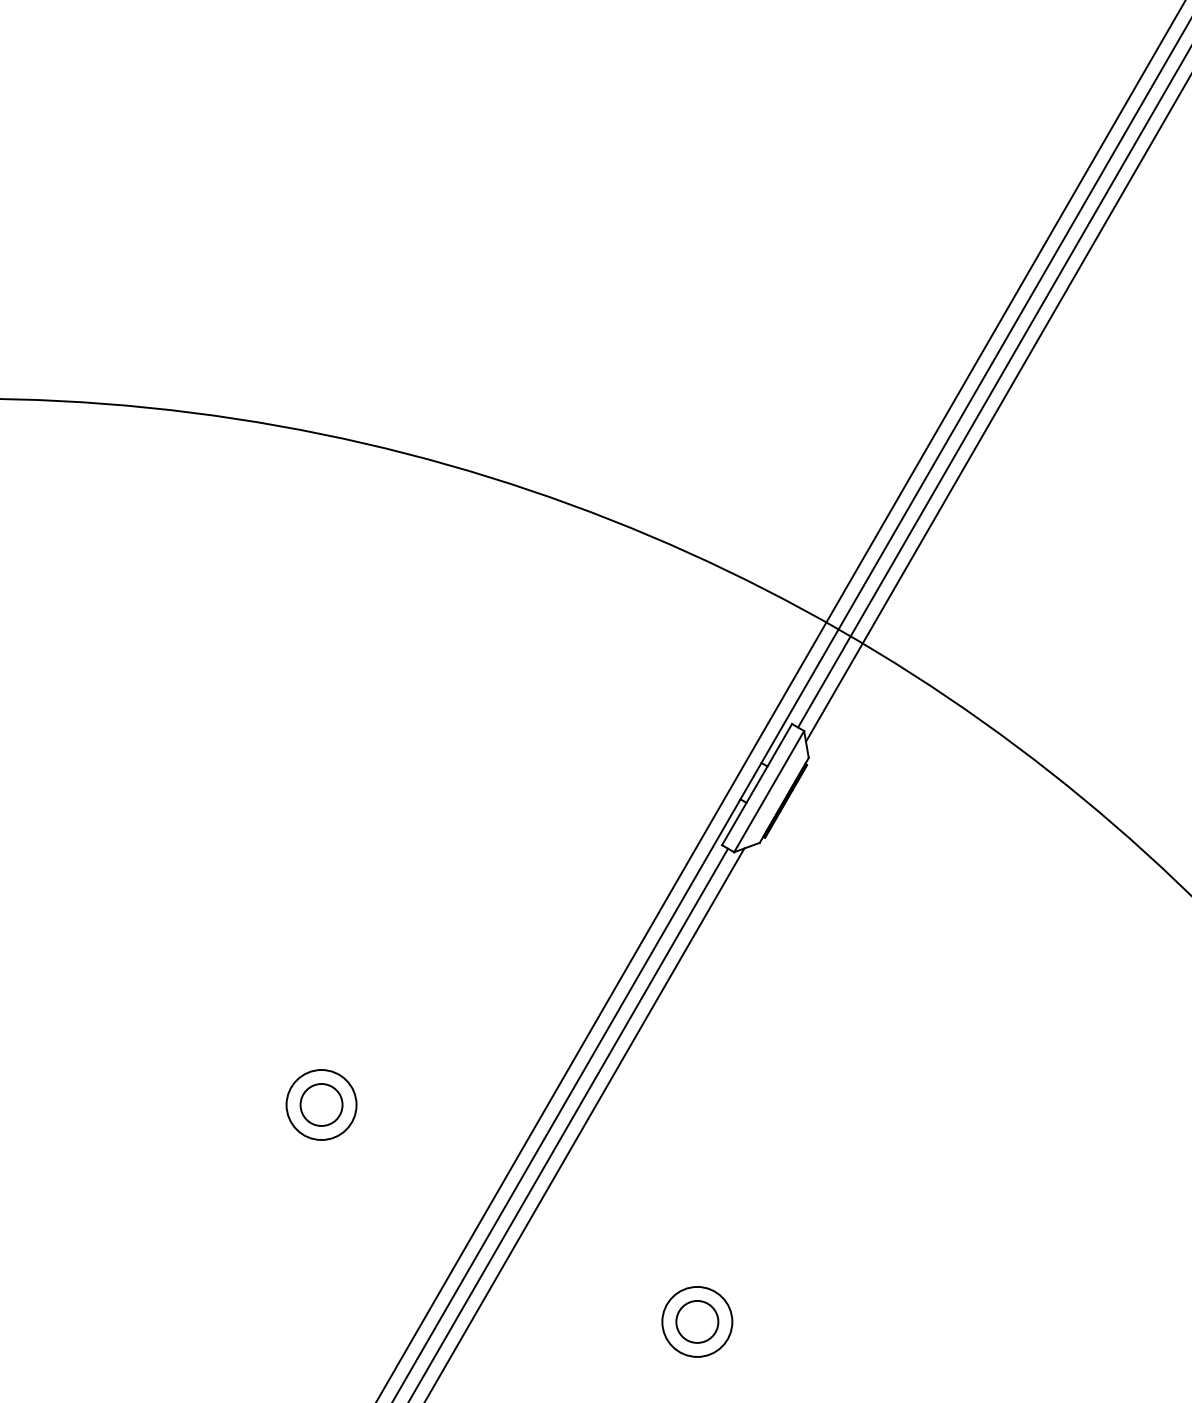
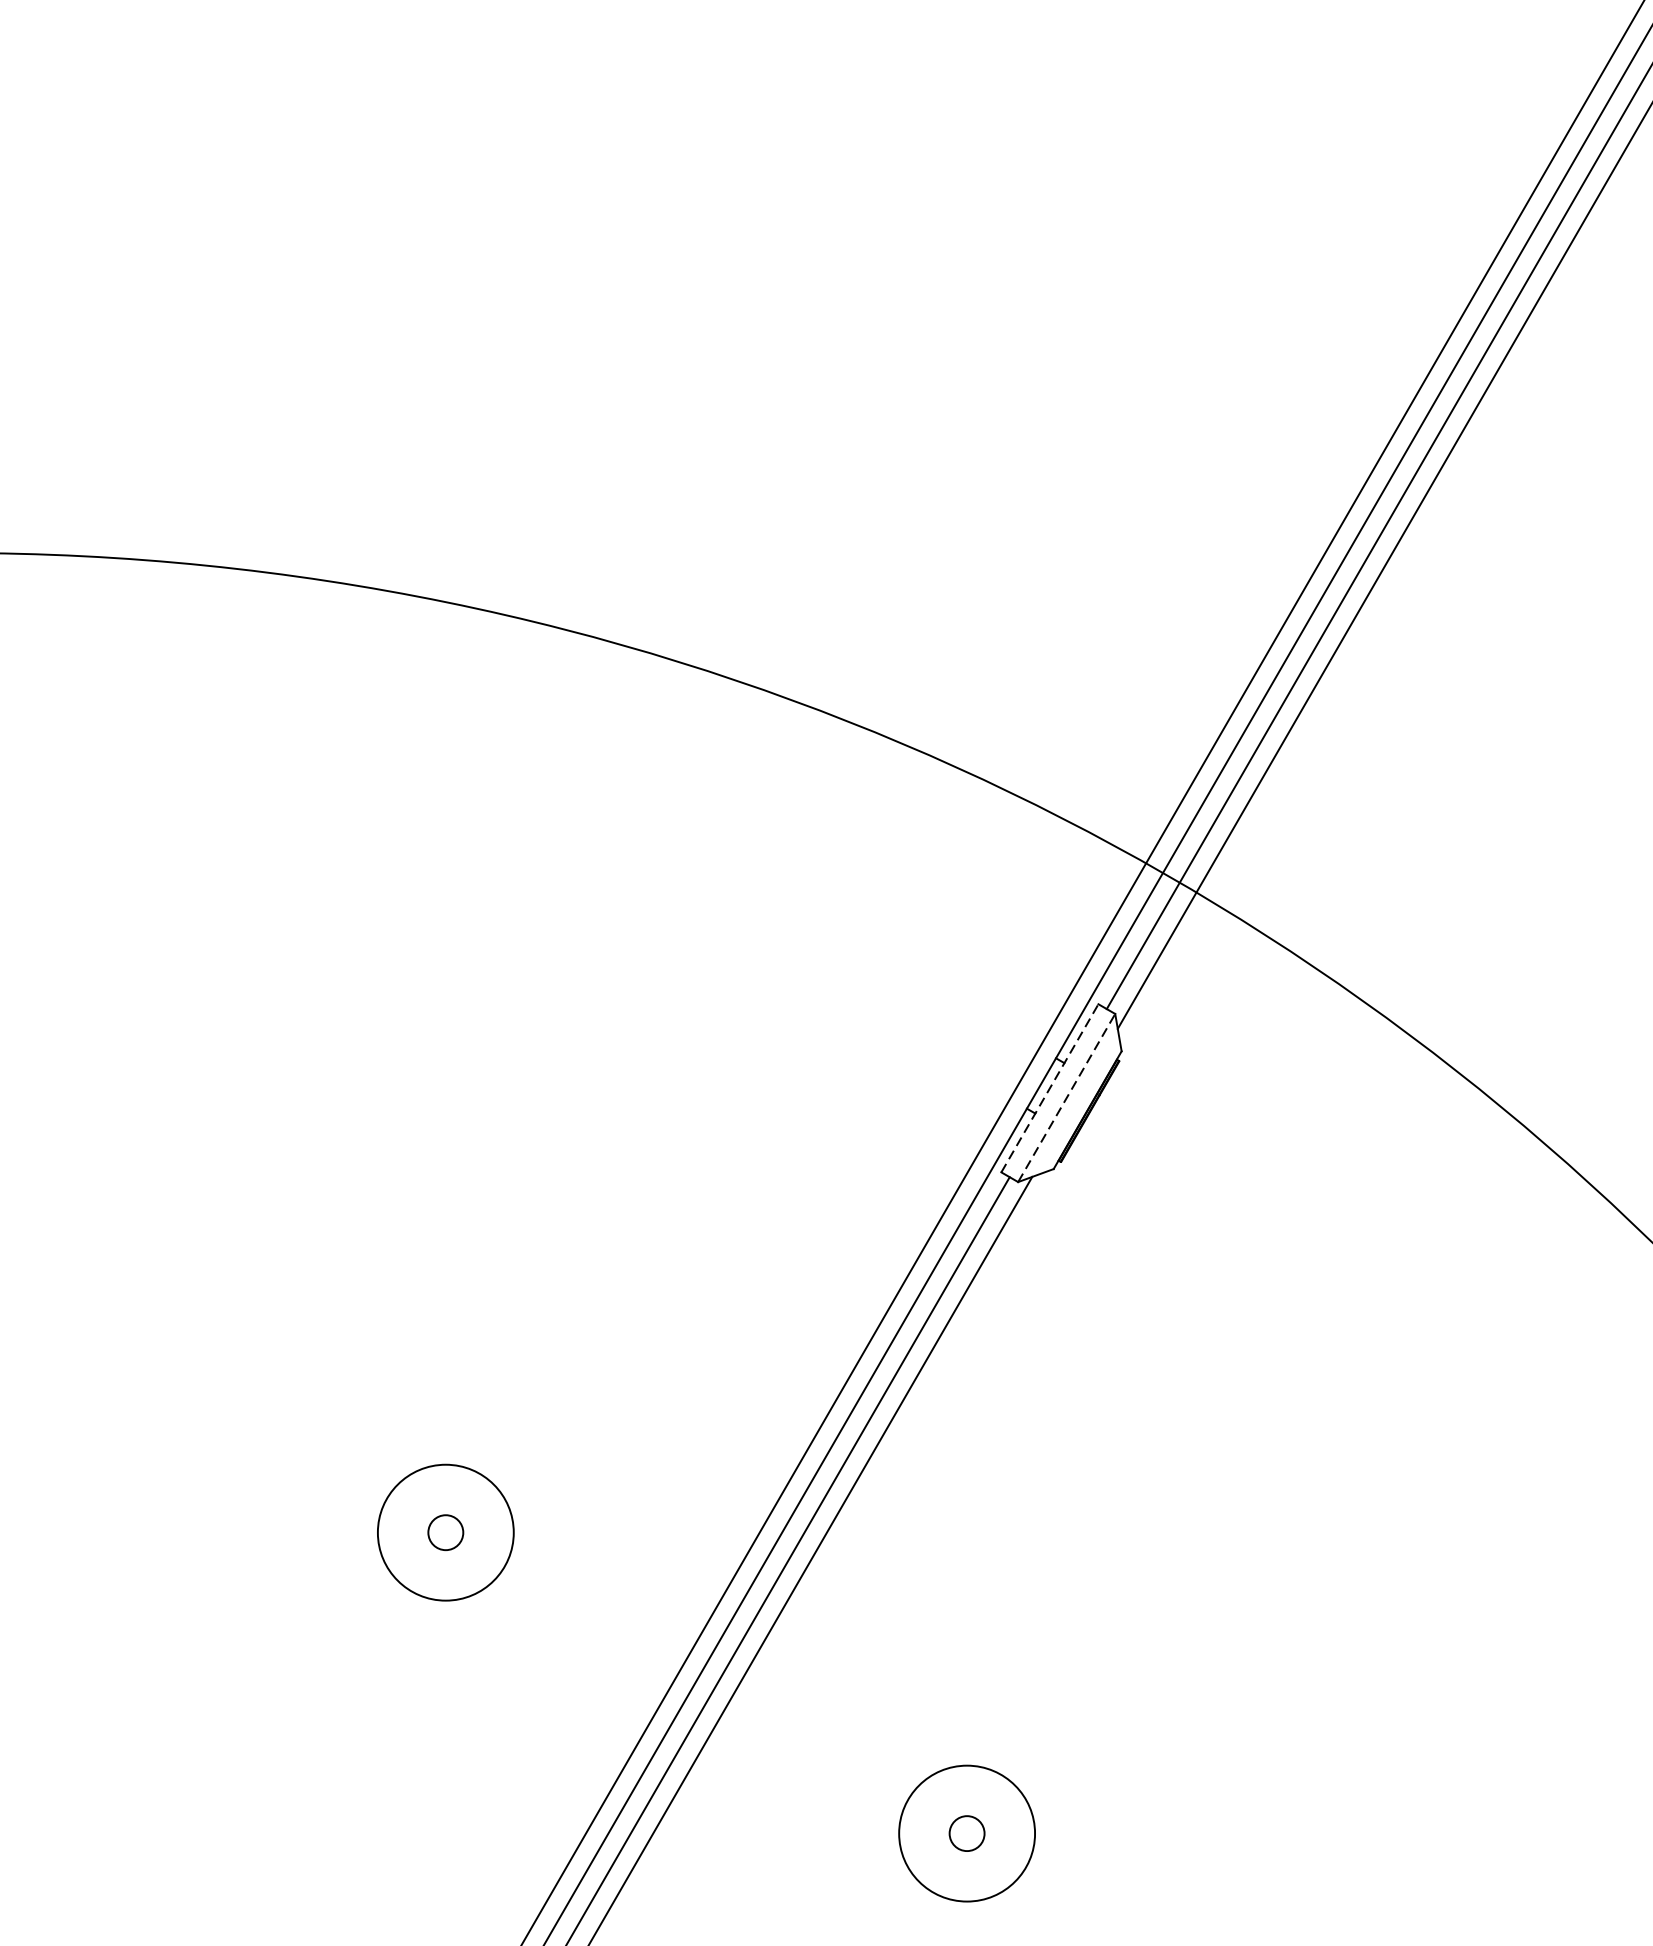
line: (757, 784) -> (1050, 1088), solid -> dashed
line: (769, 791) -> (1067, 1097), solid -> dashed
circle: (321, 1104) -> (445, 1532), size x0.6
circle: (321, 1104) -> (445, 1532), size x1.4
circle: (697, 1321) -> (967, 1833), size x0.6
circle: (697, 1321) -> (967, 1833), size x1.4

